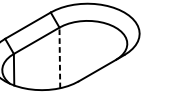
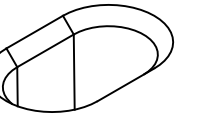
line: (60, 58) -> (74, 72), dashed -> solid

